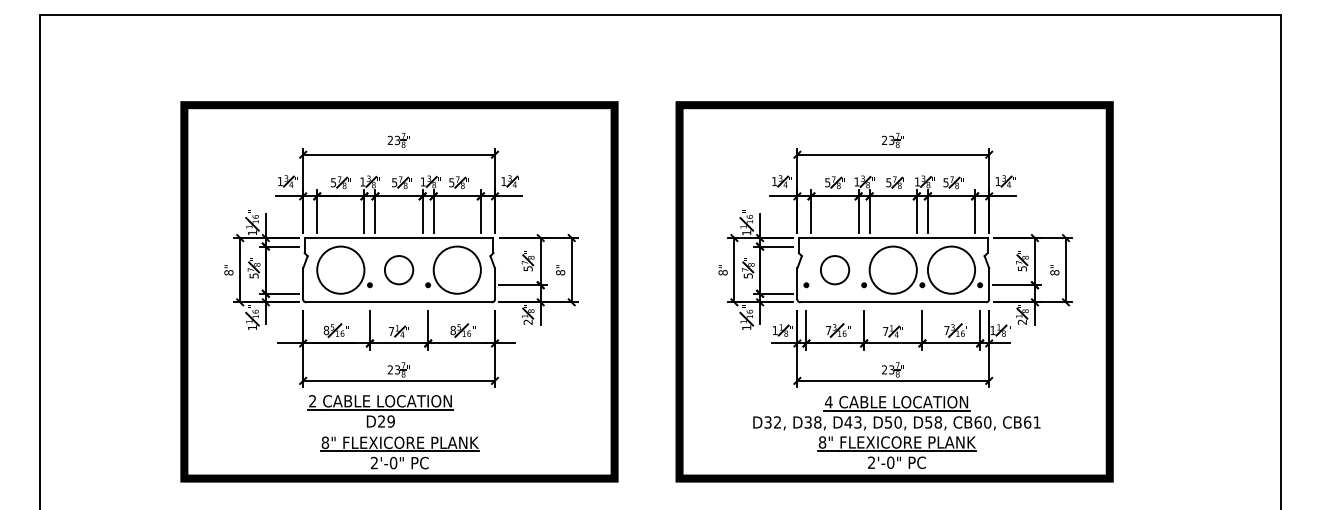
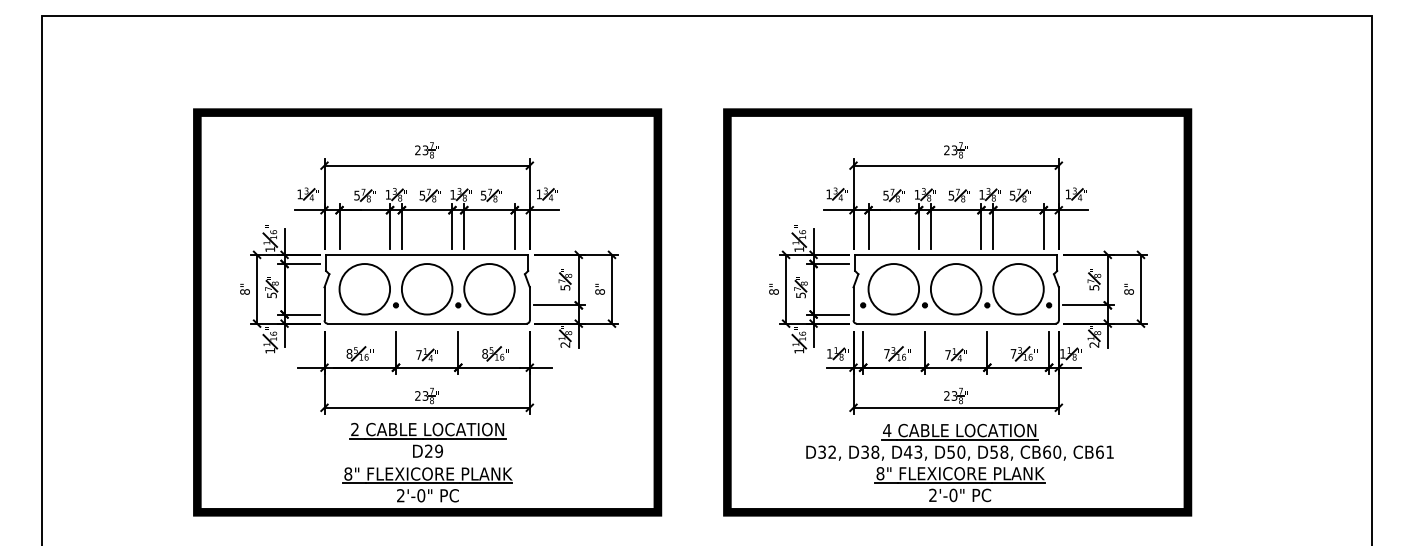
circle: (398, 269) -> (426, 288), size x1.67
circle: (834, 269) -> (893, 288), size x1.67
part: (380, 411) -> (427, 440), moved

